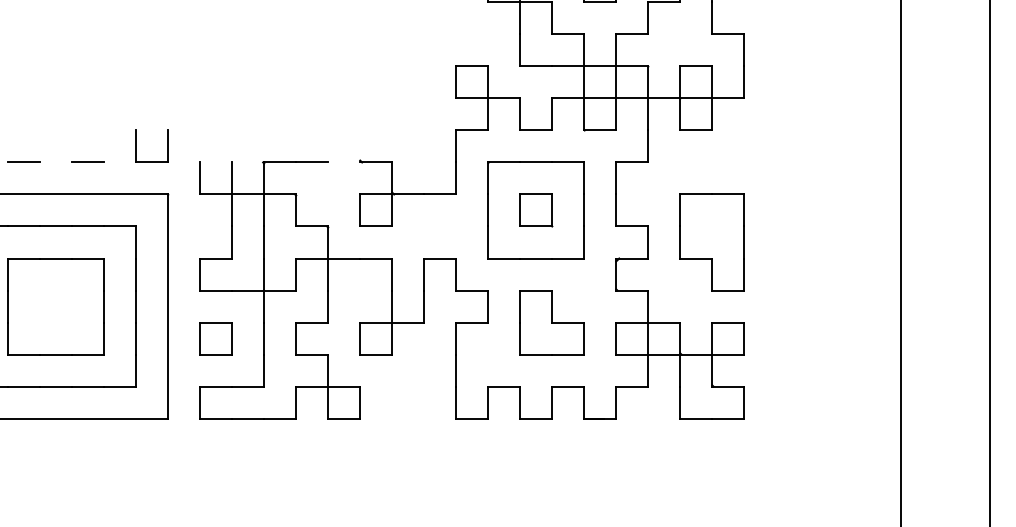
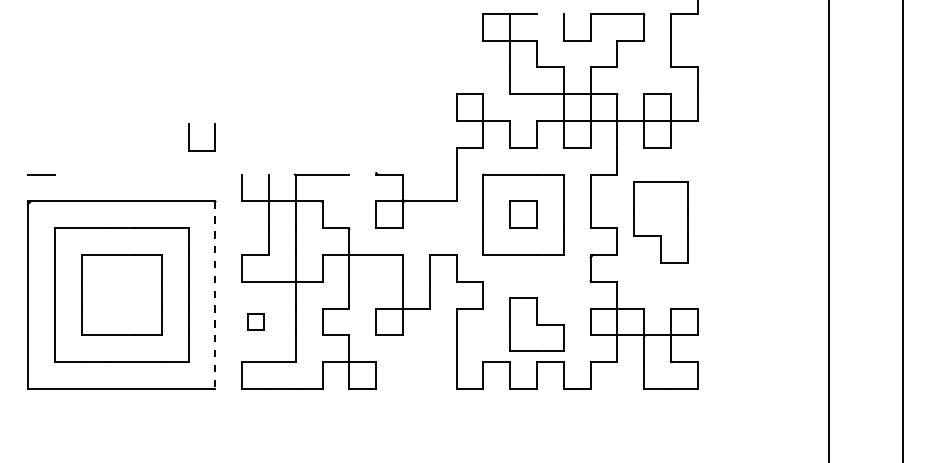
part: (137, 146) -> (189, 137), moved
line: (23, 162) -> (94, 174), removed
line: (88, 162) -> (148, 174), removed
part: (711, 242) -> (660, 222), moved
line: (168, 306) -> (215, 295), solid -> dashed
part: (551, 322) -> (536, 324), moved
part: (216, 337) -> (255, 321), size x0.6

